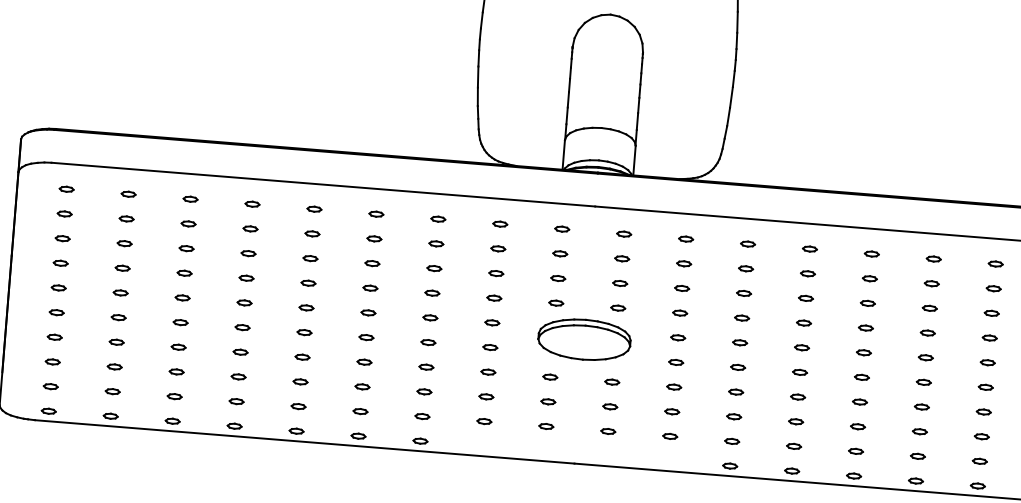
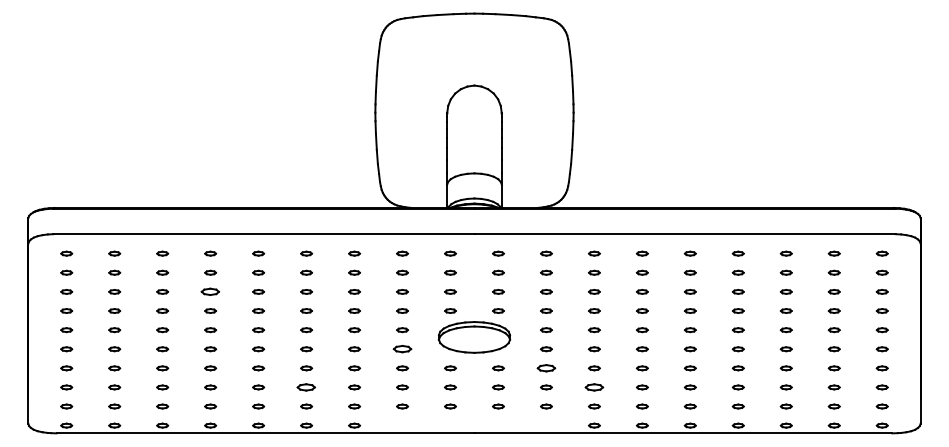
part: (248, 253) -> (210, 291), size x1.6
part: (490, 347) -> (402, 349), size x1.6
part: (362, 386) -> (306, 387), size x1.6
part: (674, 387) -> (546, 368), size x1.6
part: (734, 416) -> (594, 387), size x1.6

